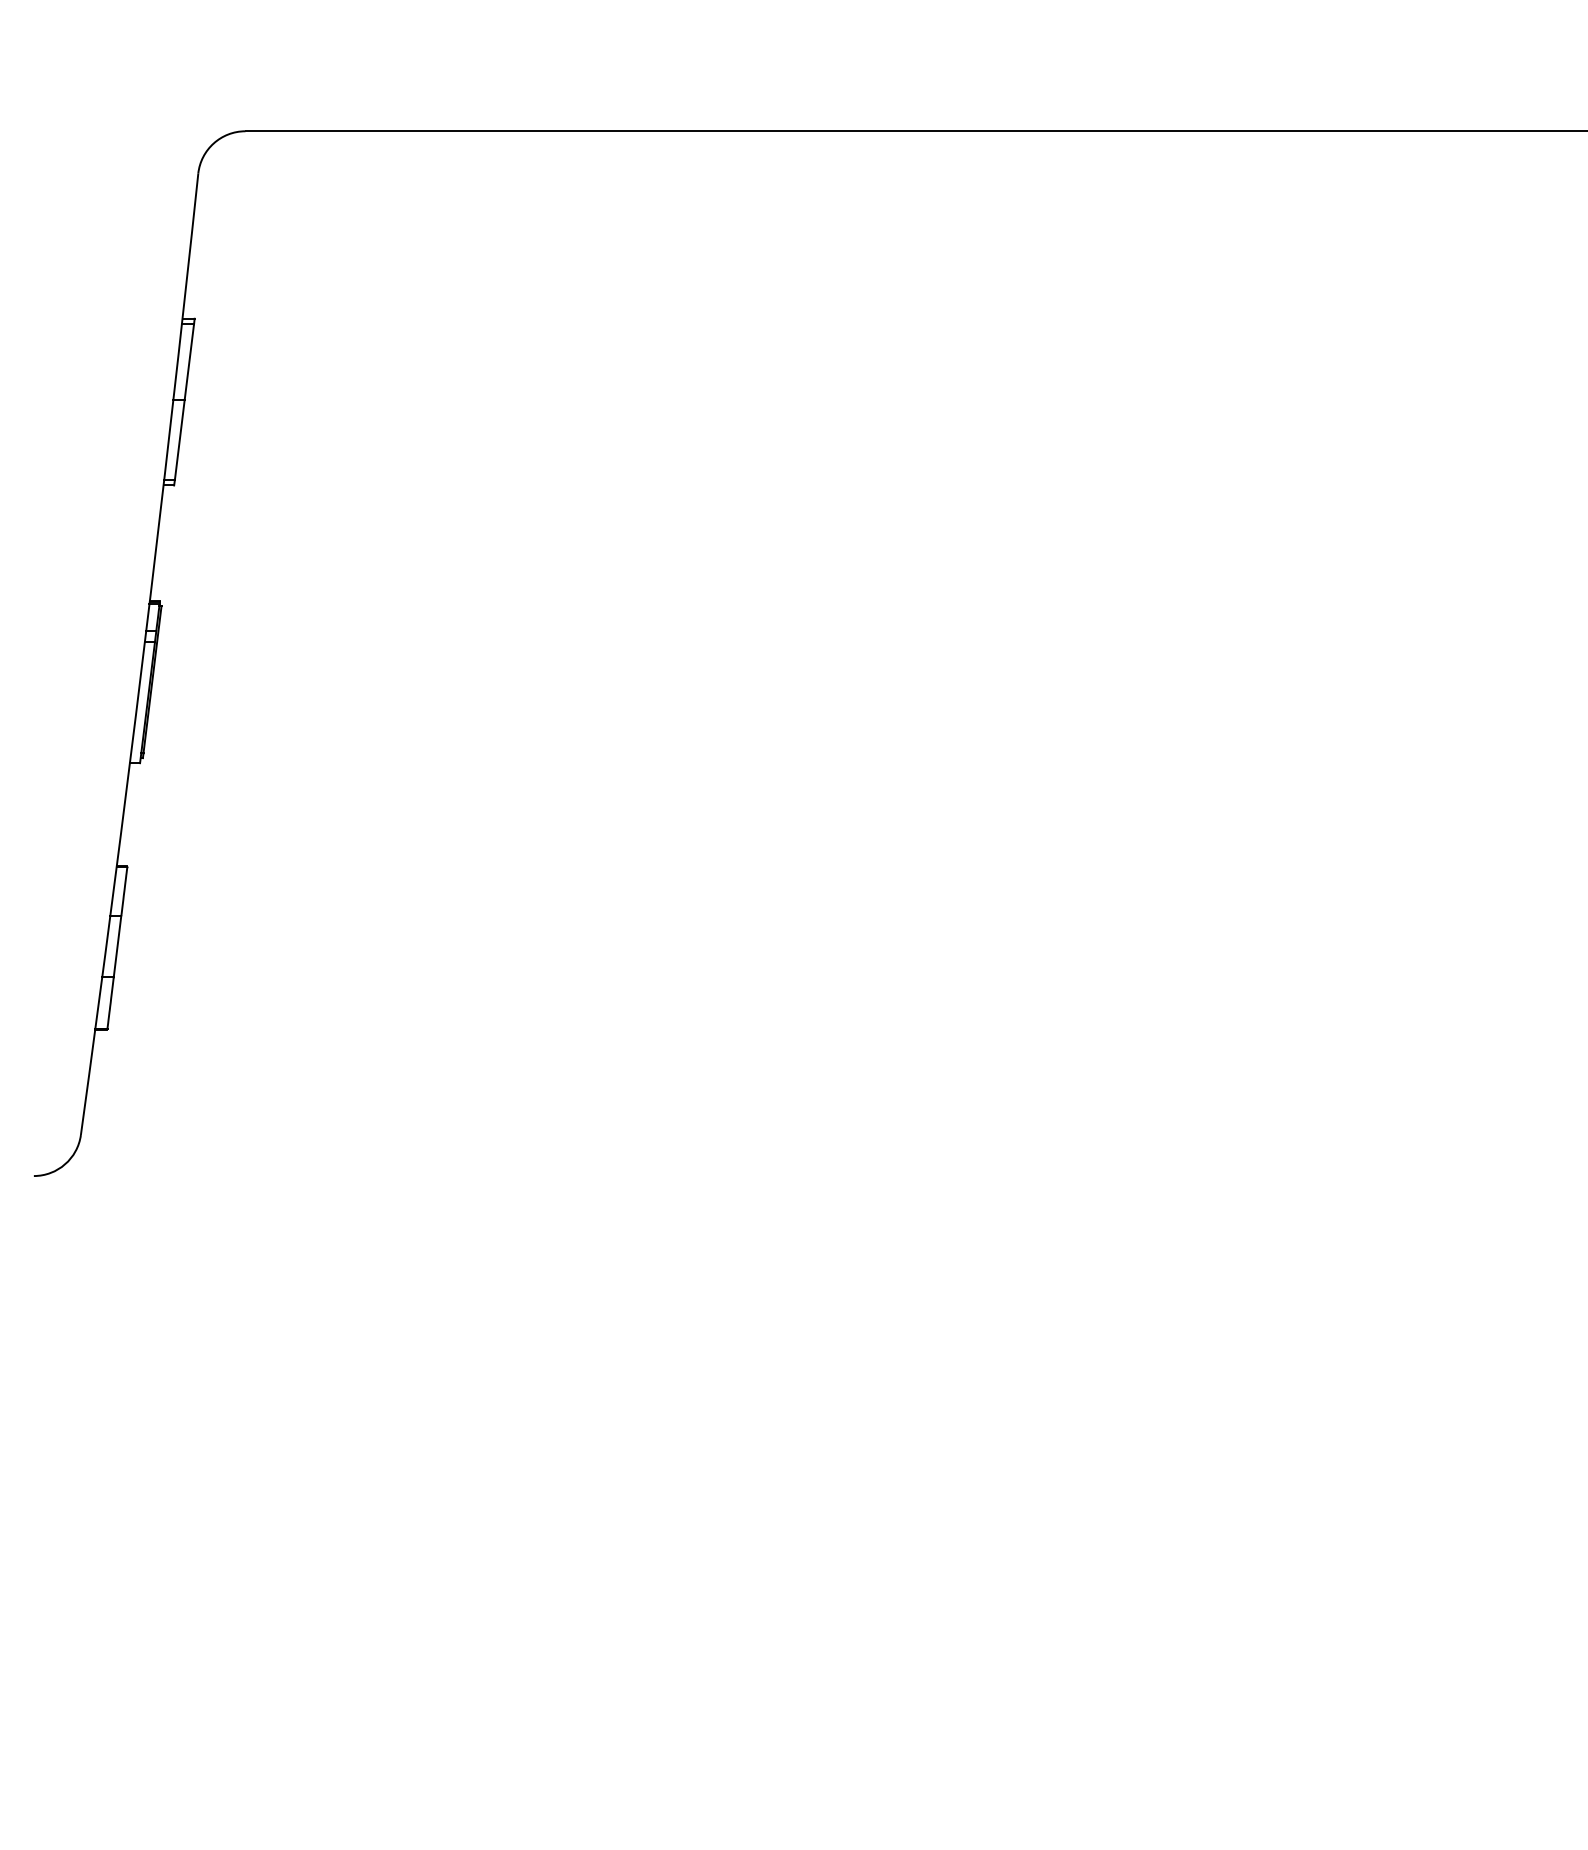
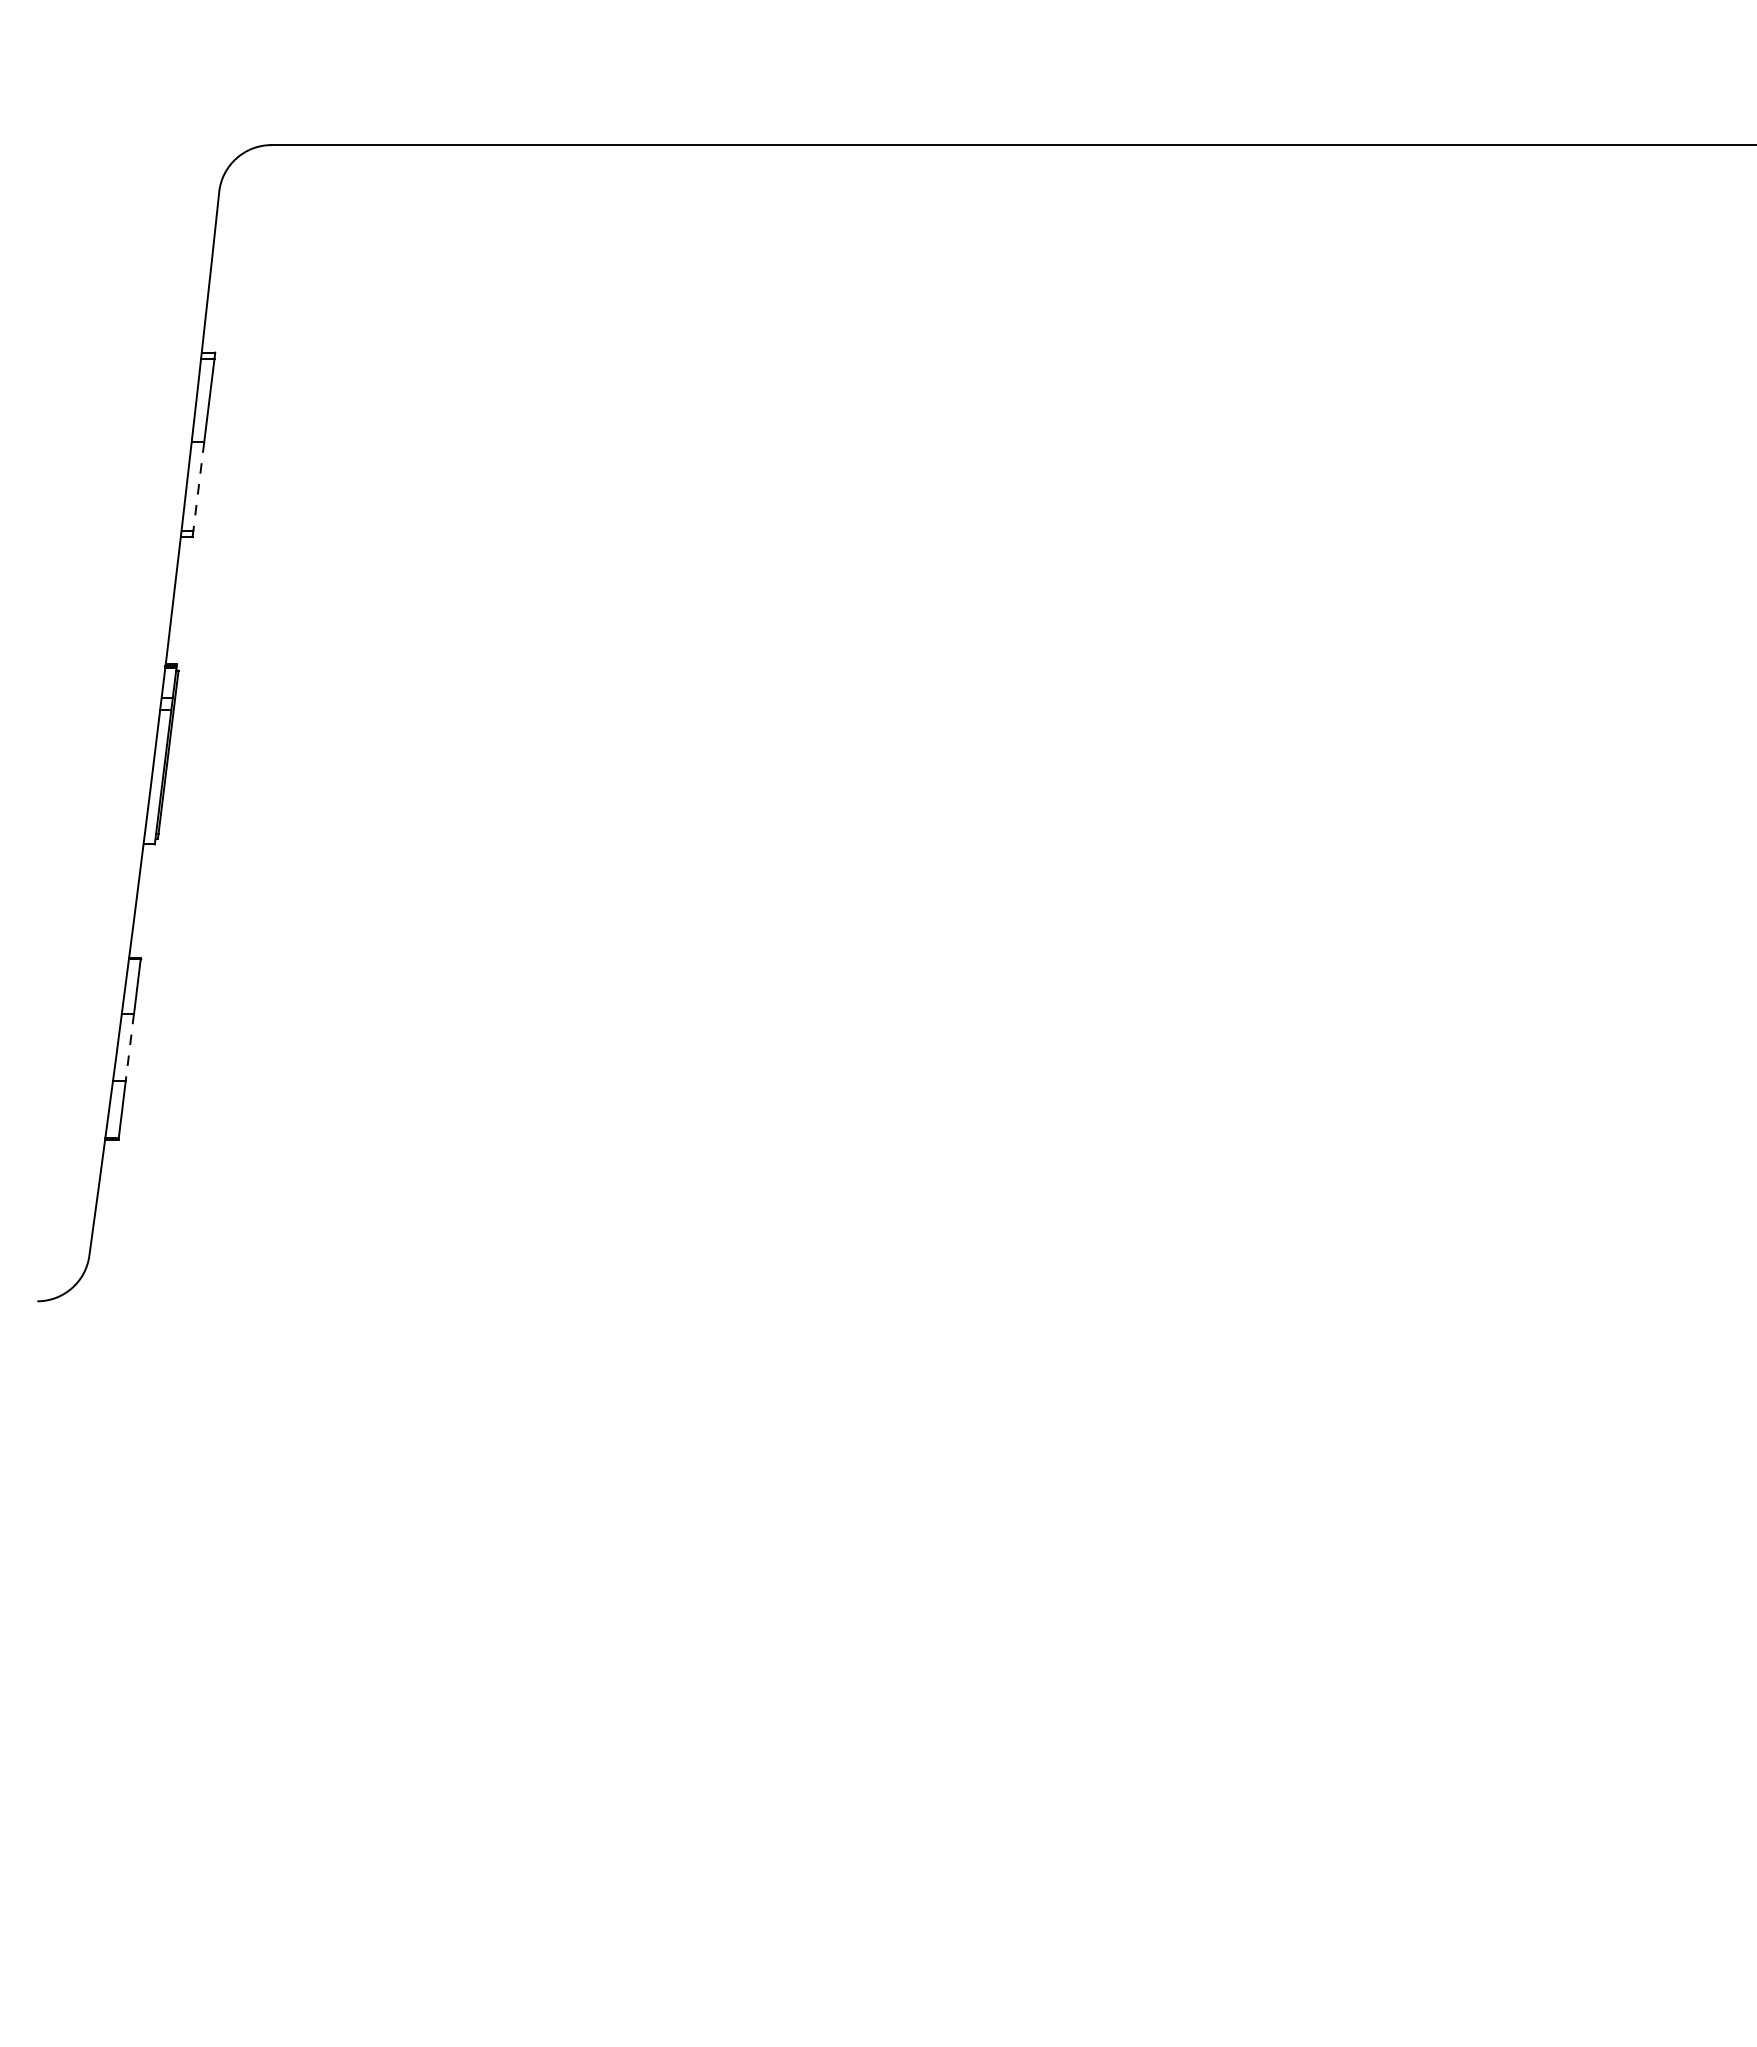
line: (179, 439) -> (198, 486), solid -> dashed
line: (117, 947) -> (129, 1048), solid -> dashed

